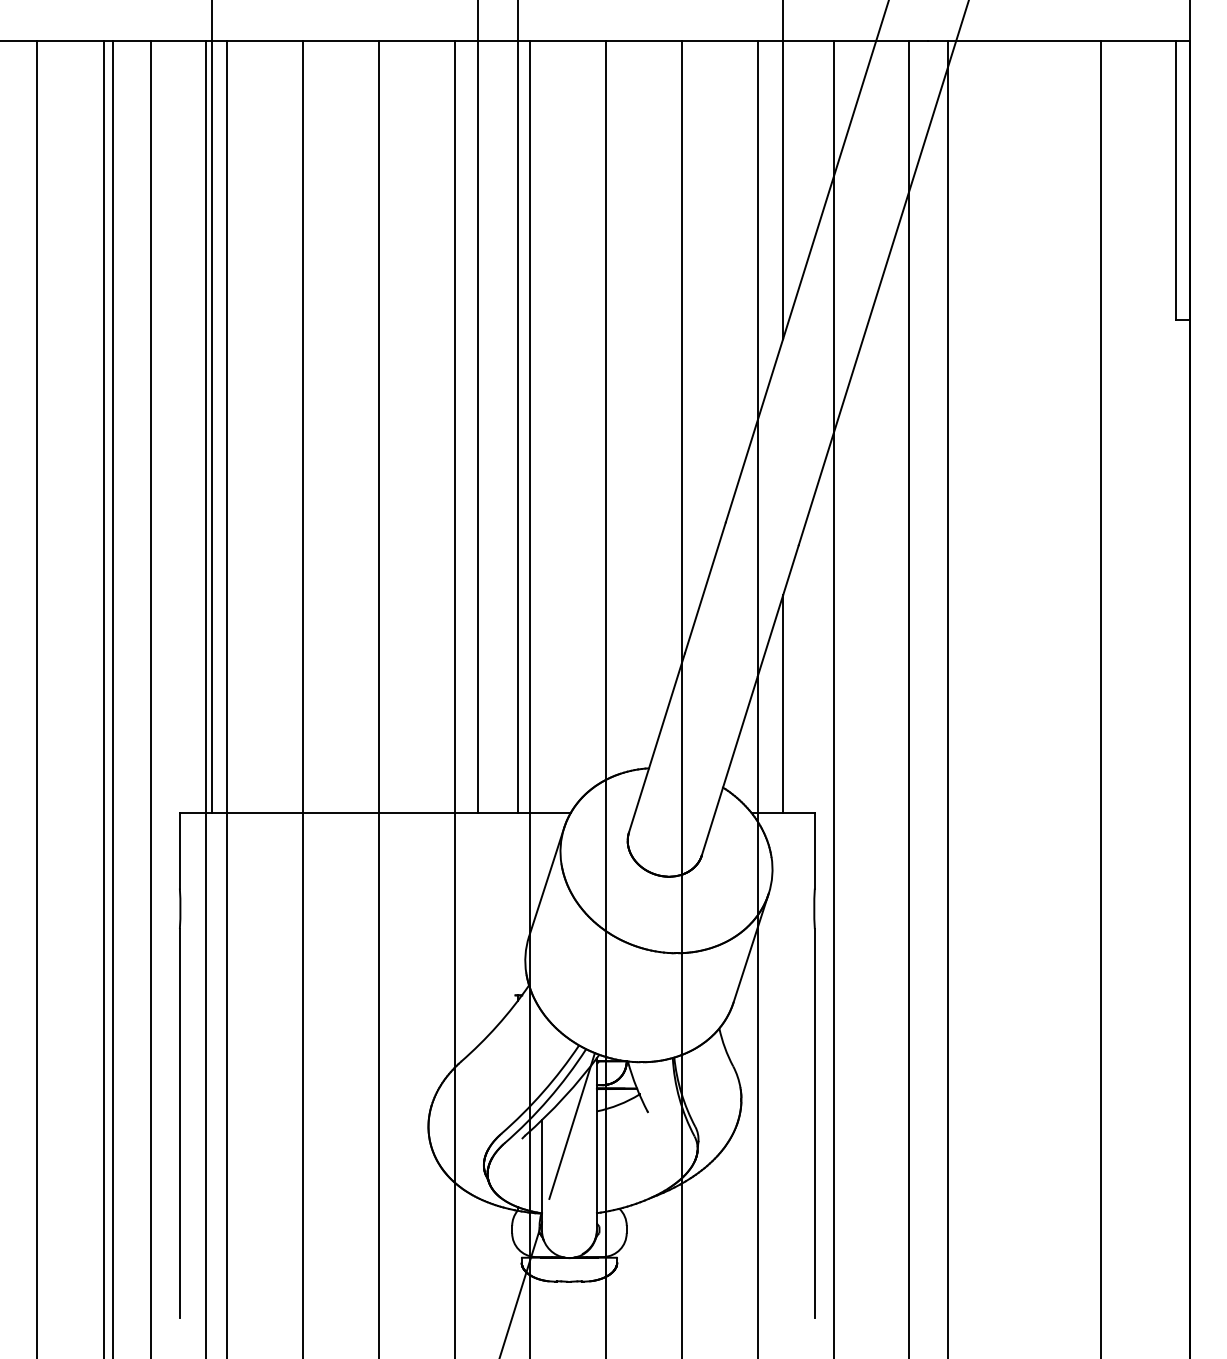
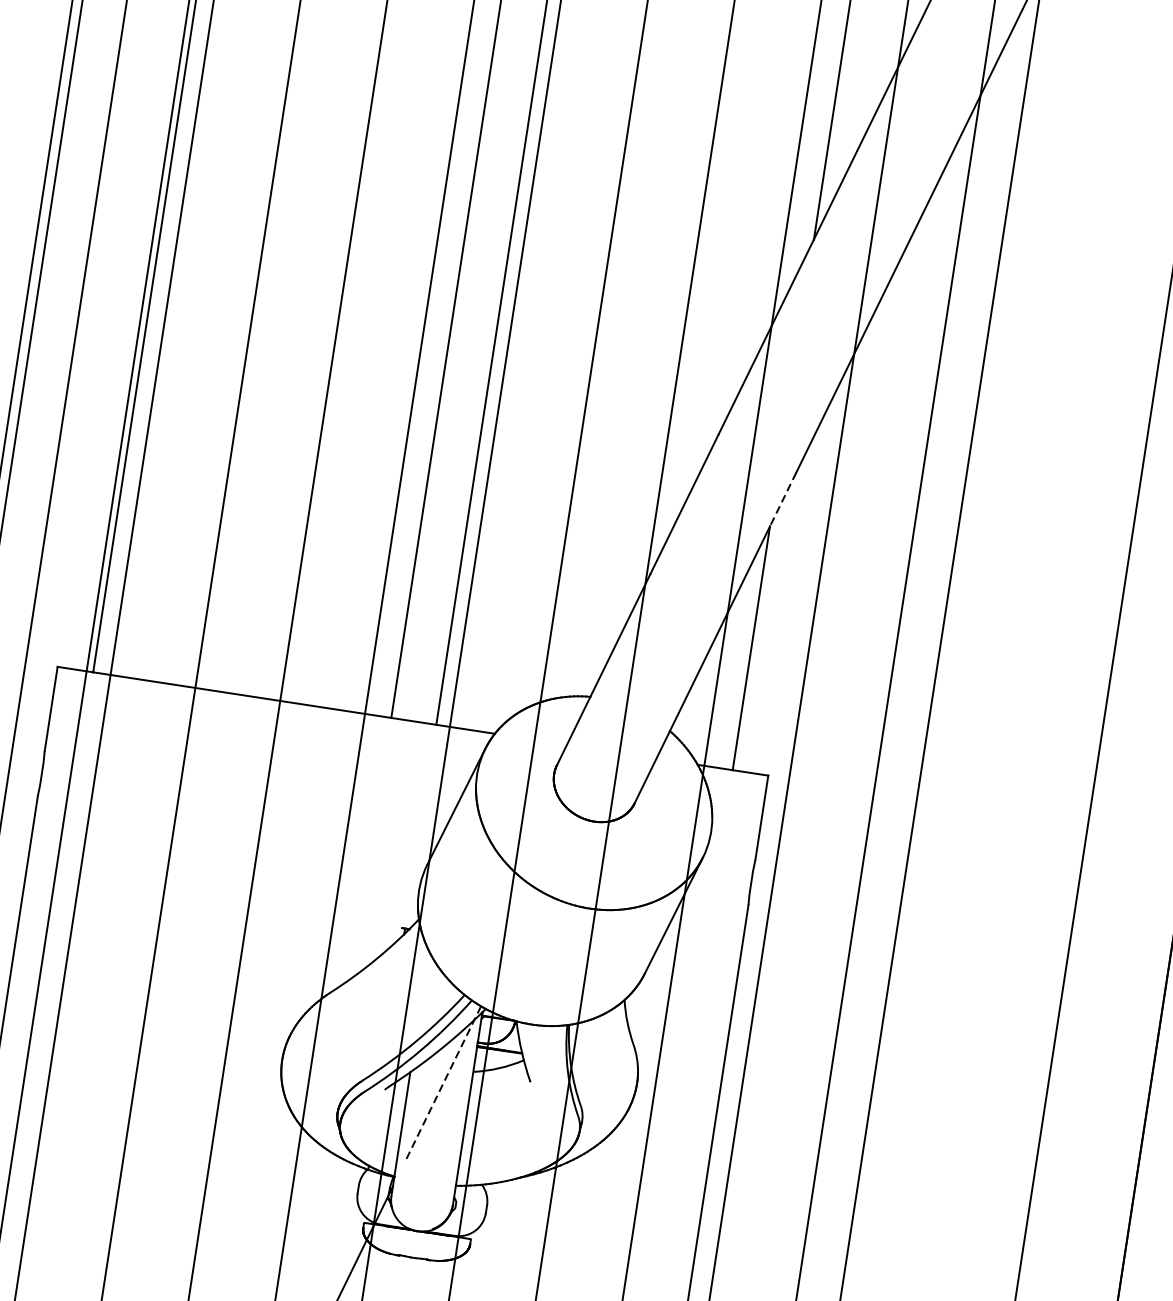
line: (790, 570) -> (782, 499), solid -> dashed
line: (572, 1126) -> (443, 1084), solid -> dashed

